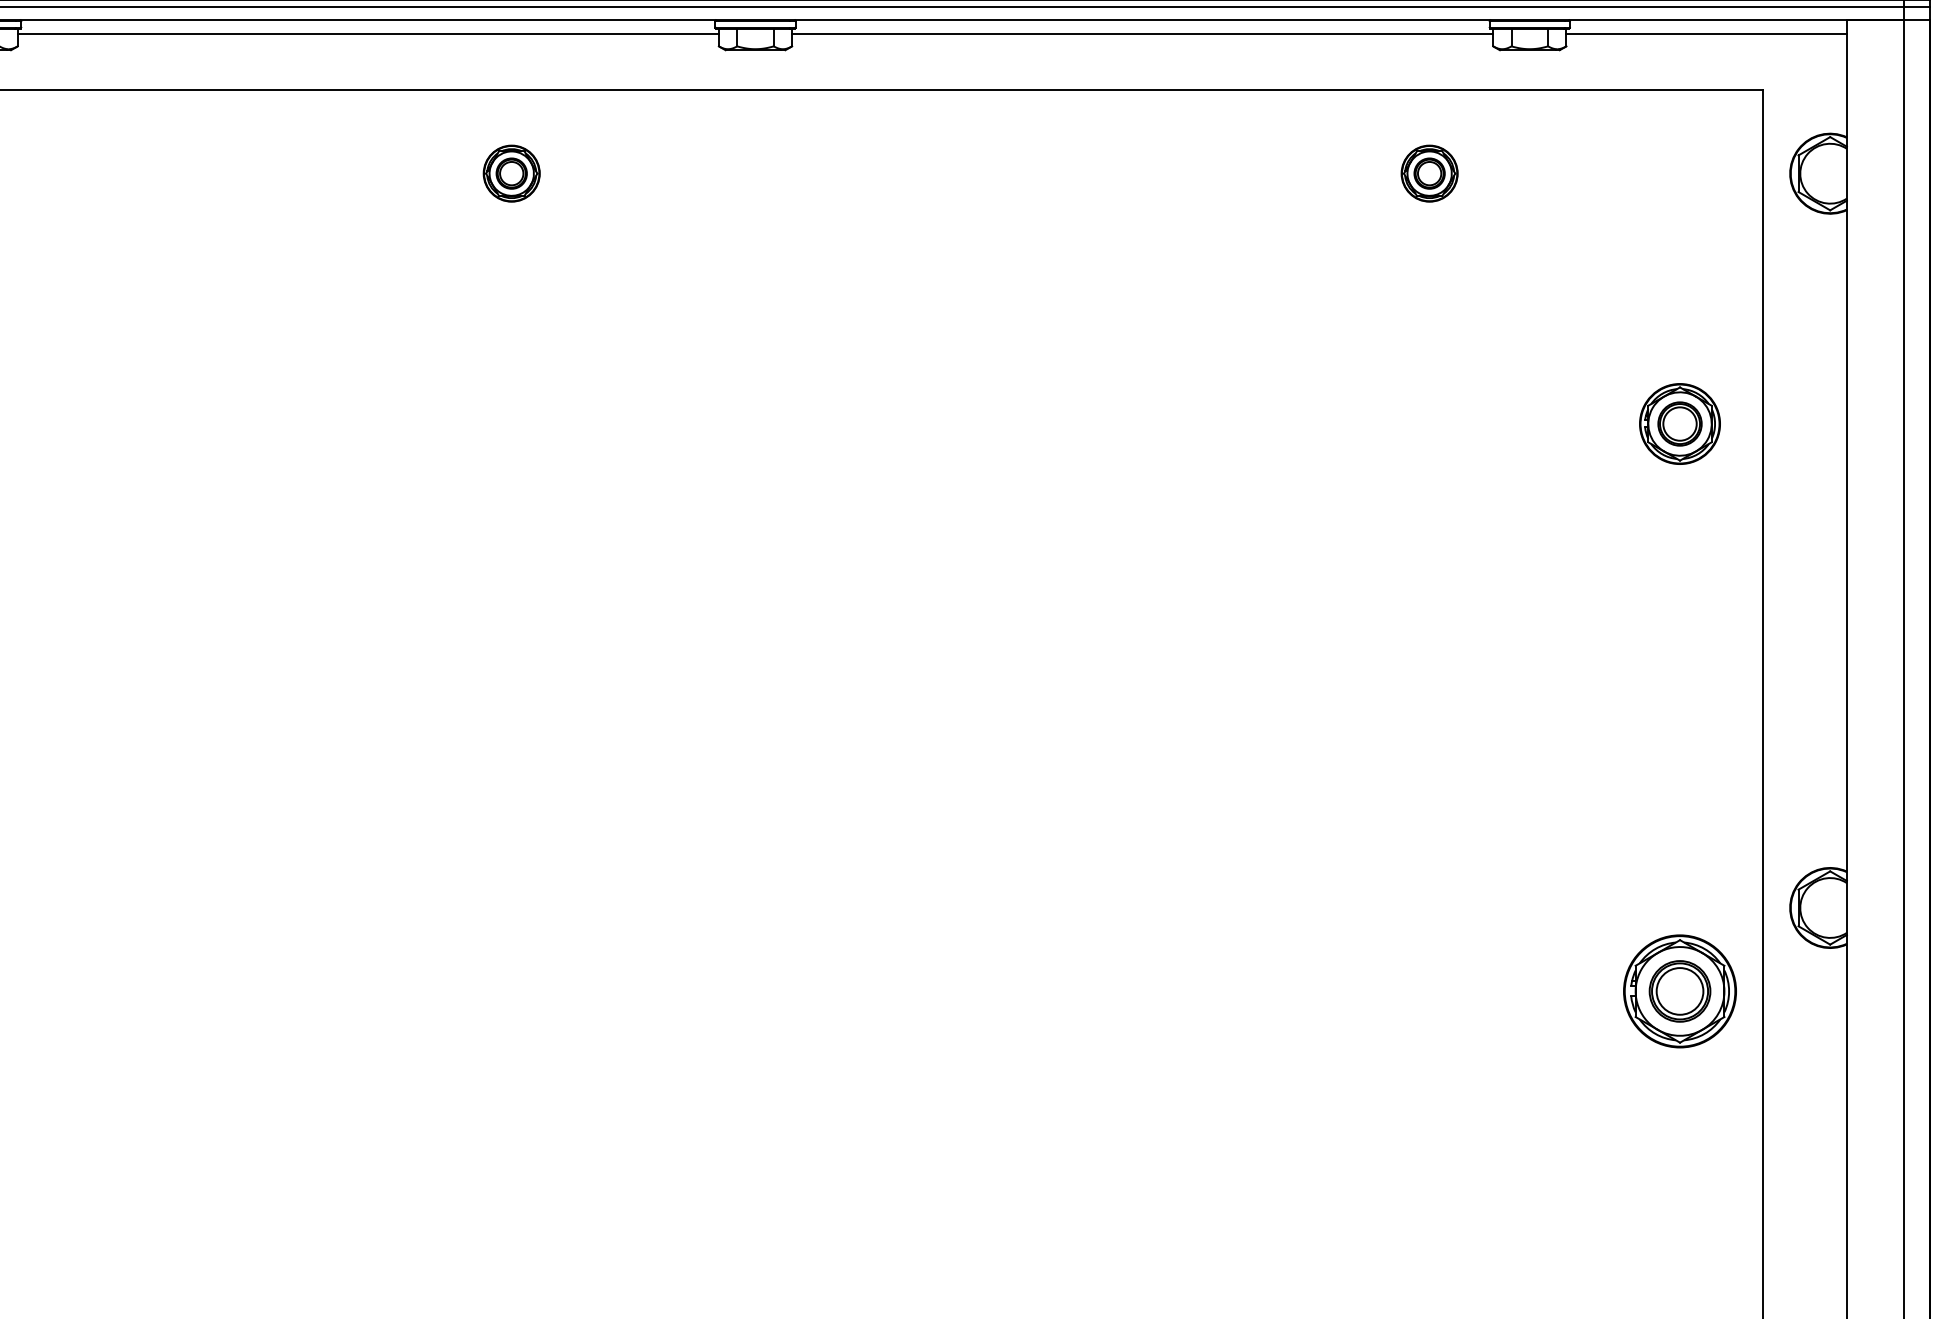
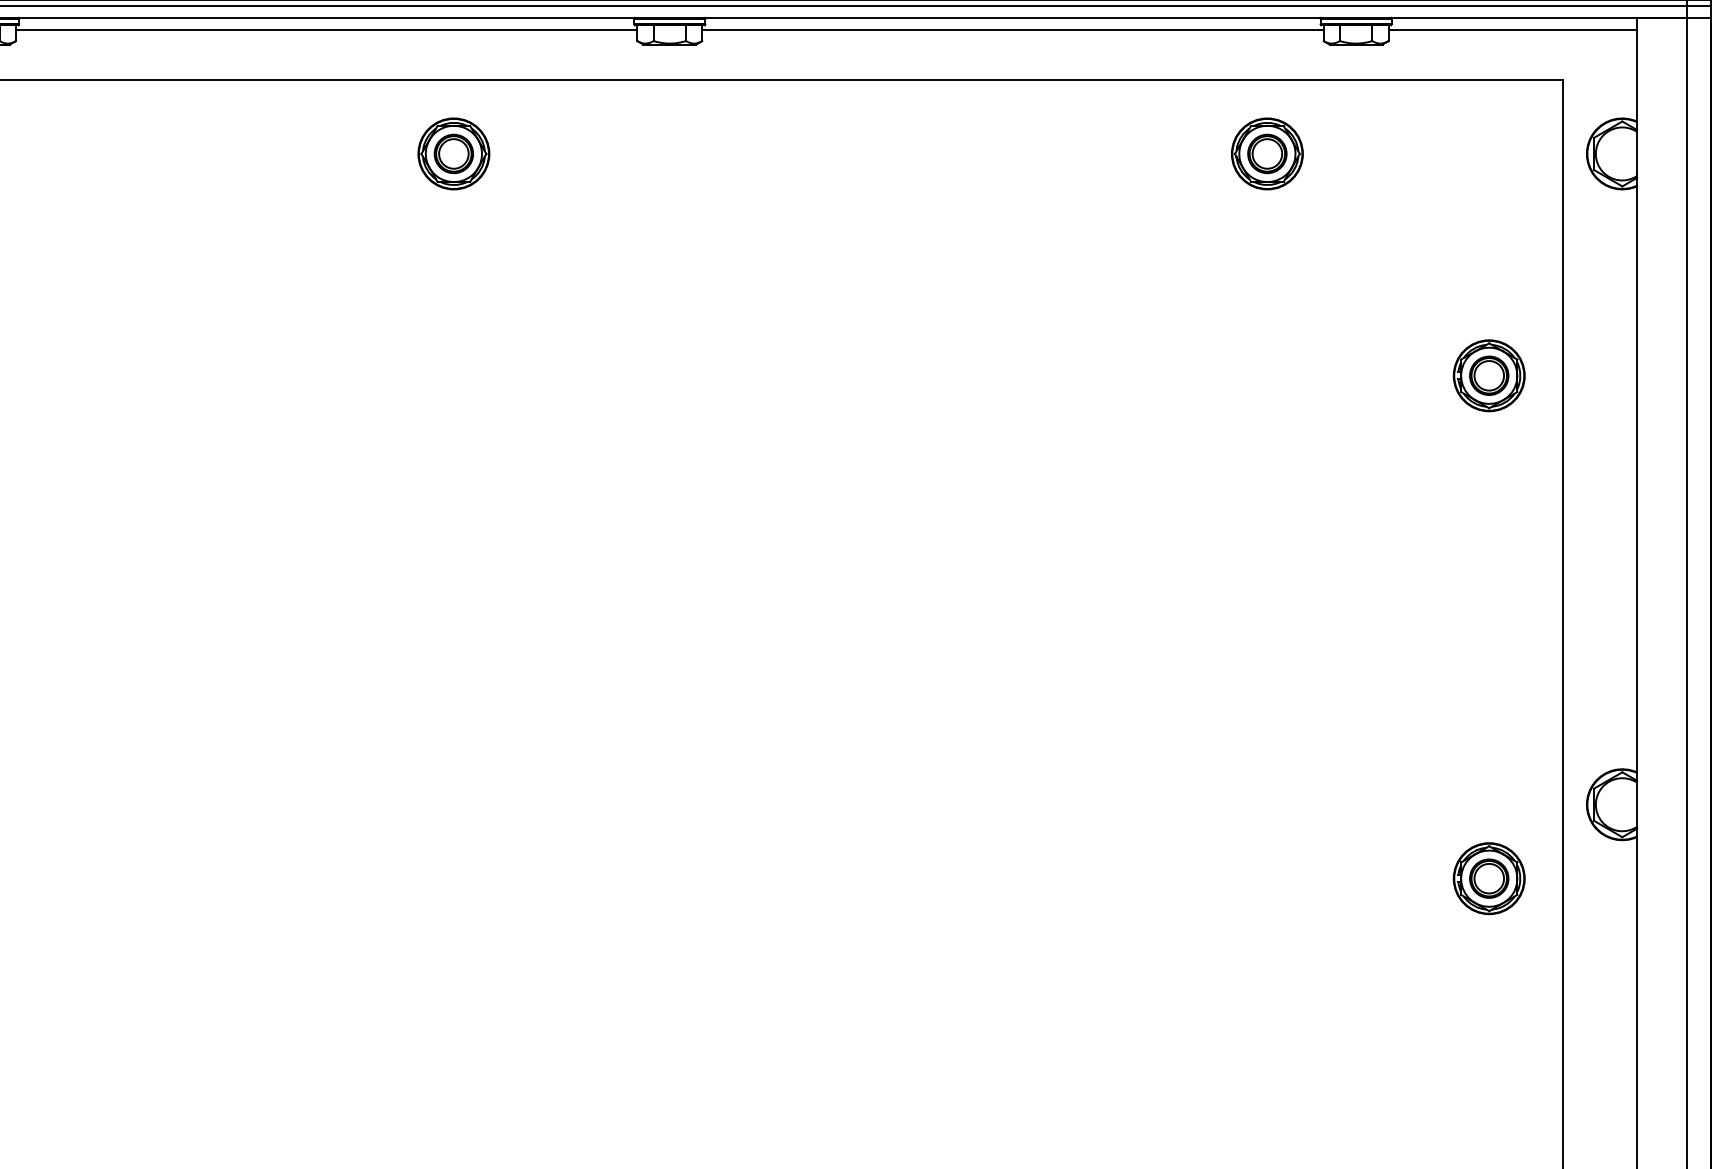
part: (511, 173) -> (453, 153), size x1.43
part: (1429, 173) -> (1267, 153), size x1.43
part: (1679, 991) -> (1488, 878), size x0.71

